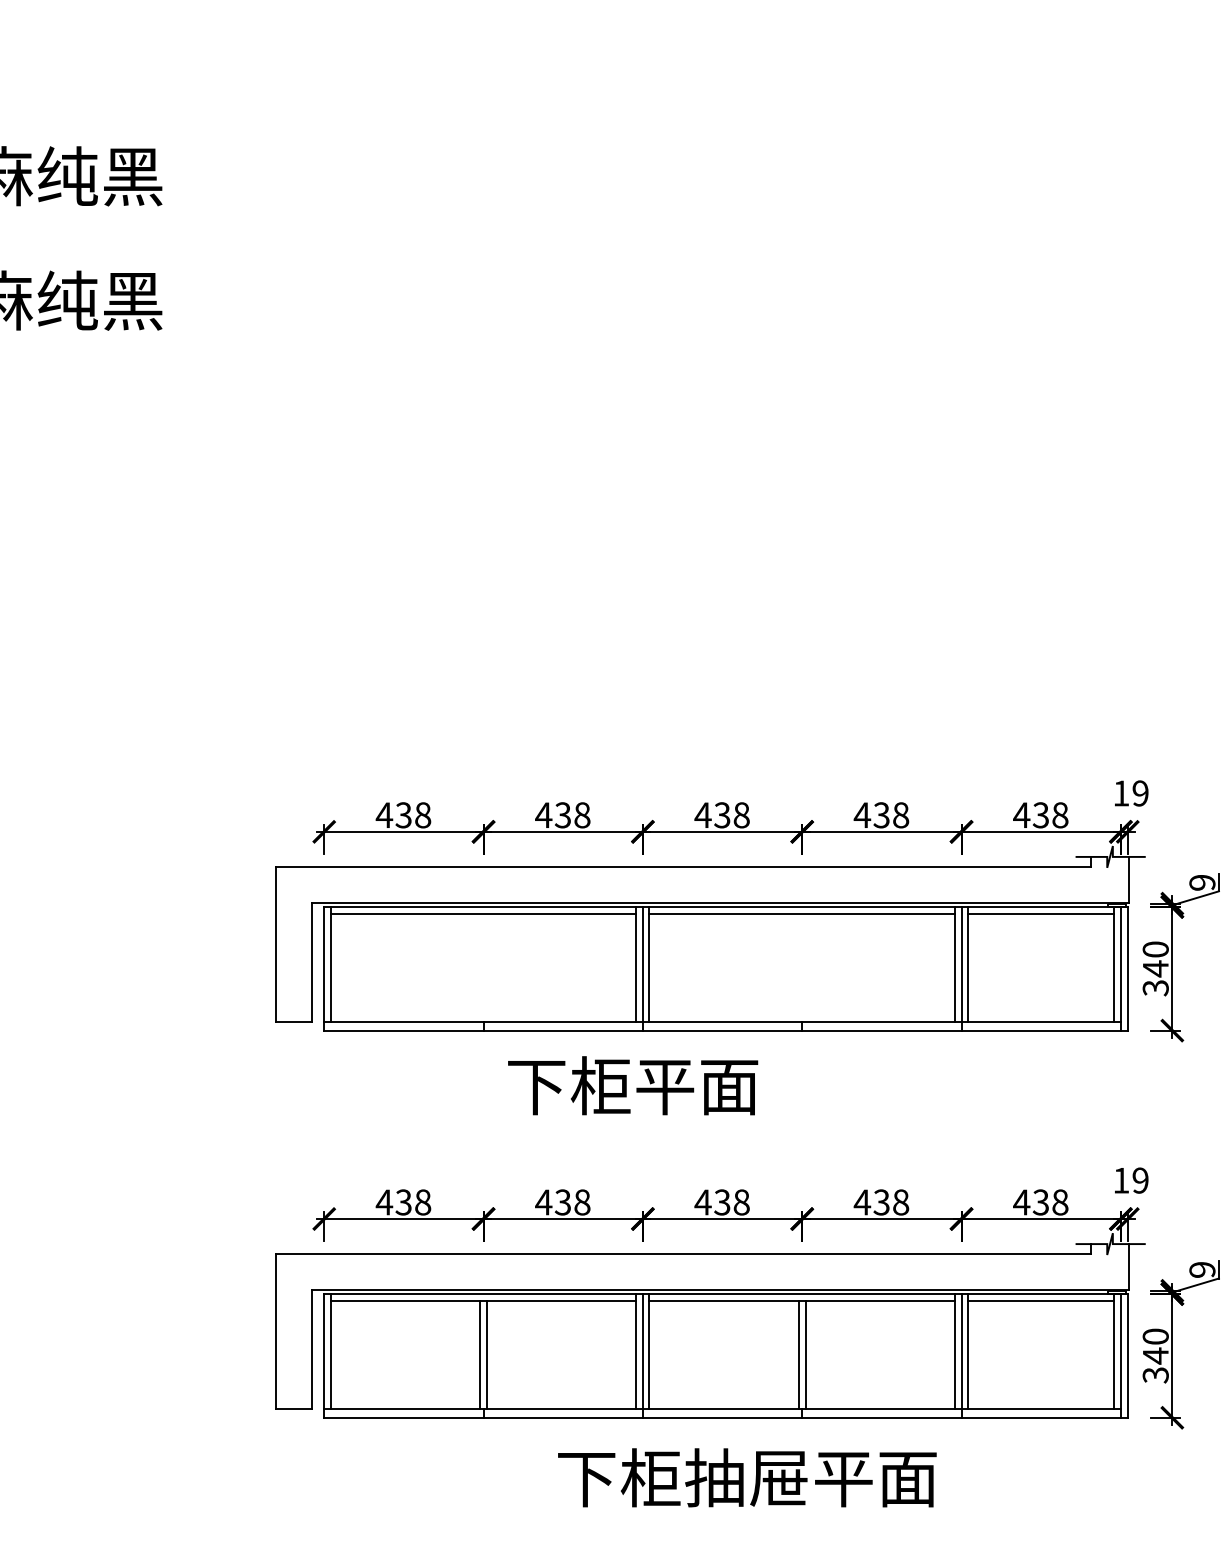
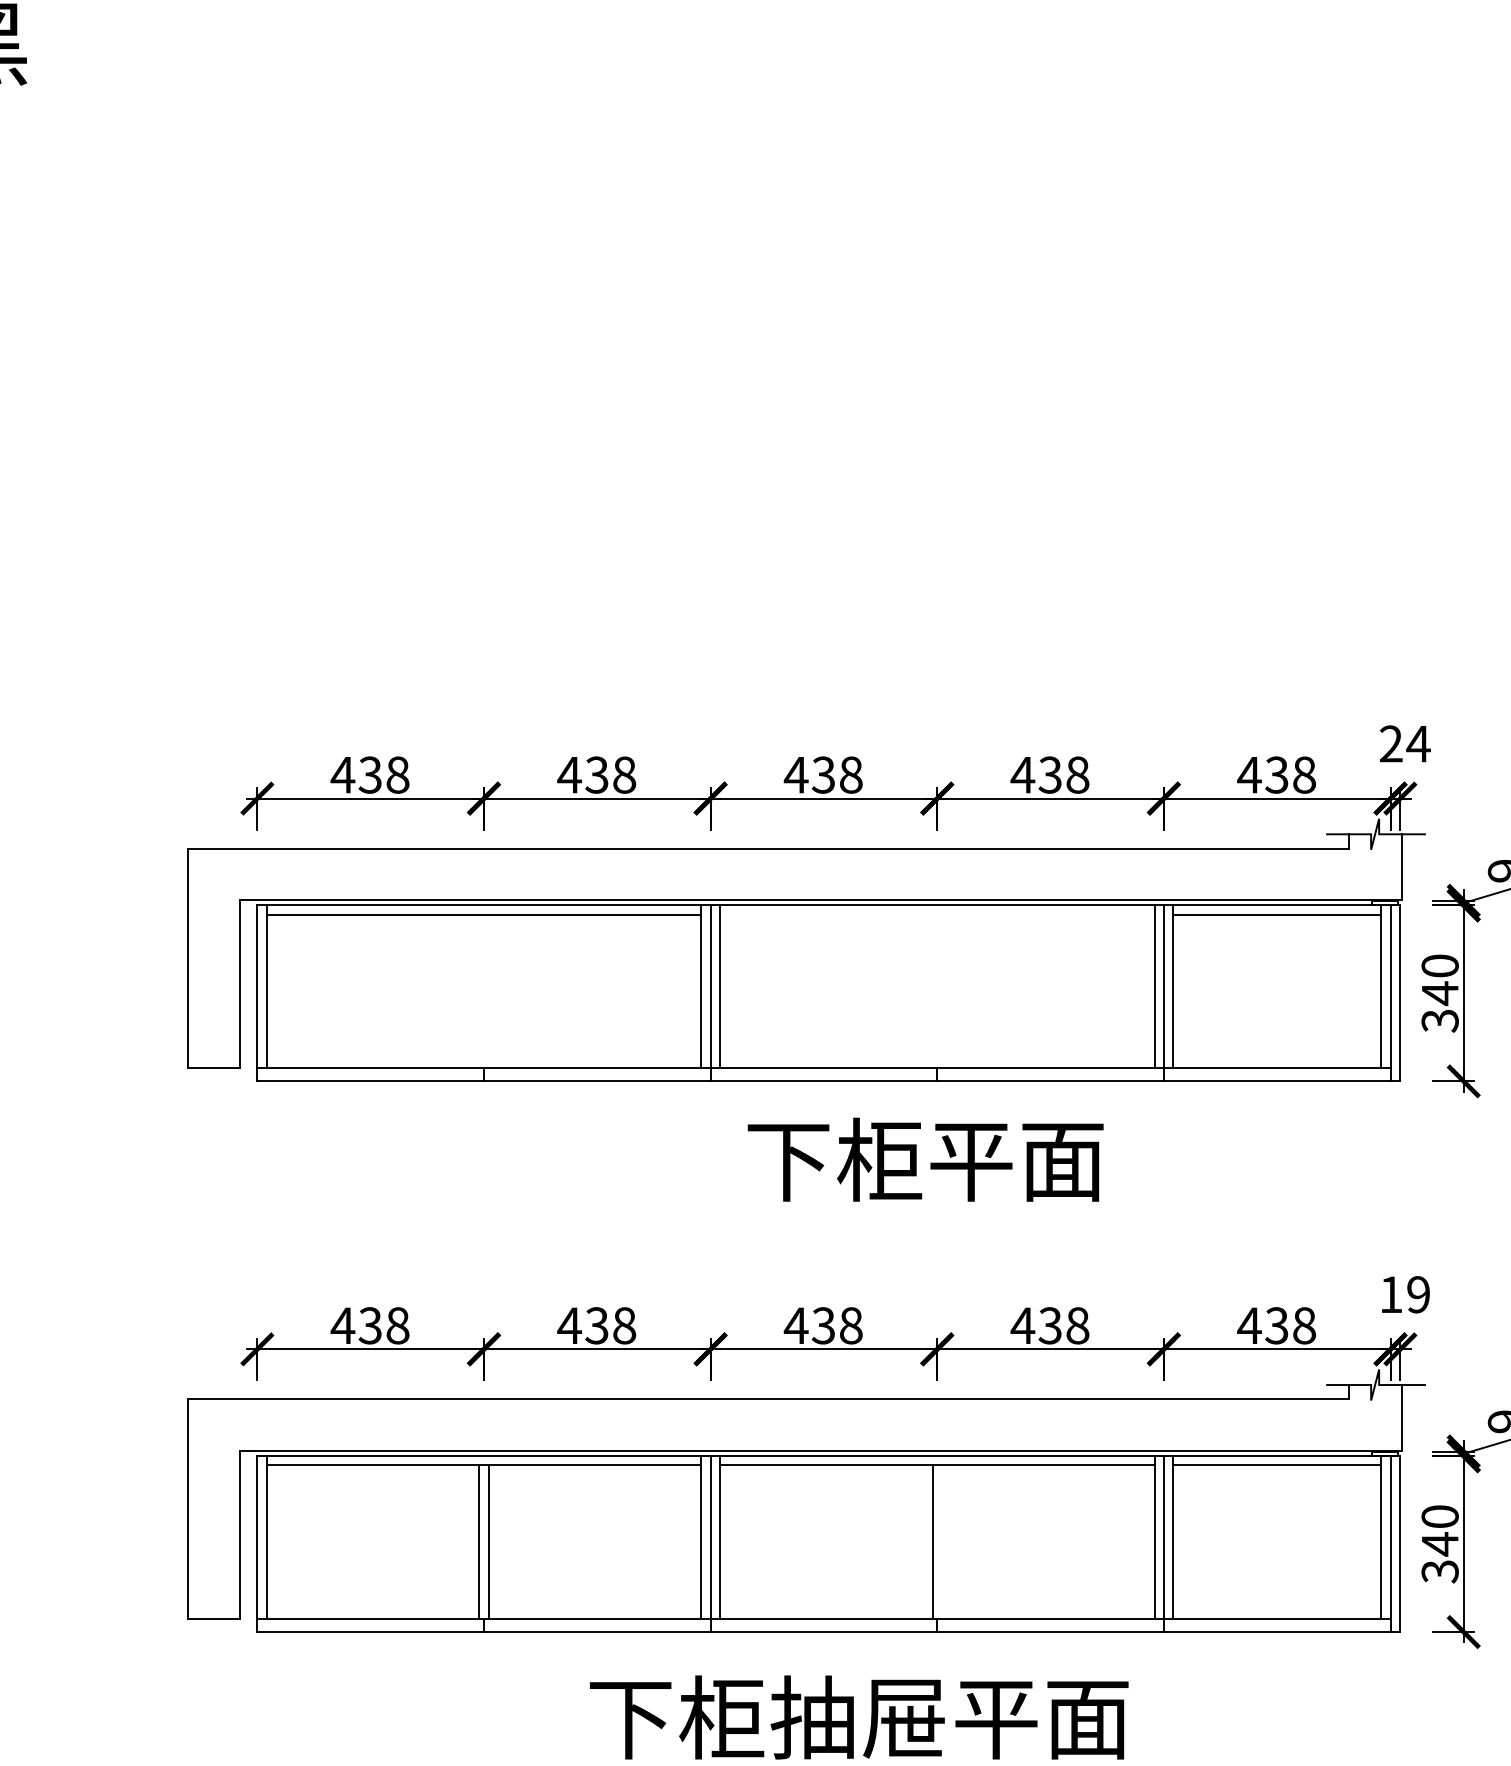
text: (1131, 793) -> (1405, 744), 19 -> 24
line: (802, 913) -> (937, 914), removed
text: (633, 1085) -> (926, 1159), moved
line: (805, 1354) -> (941, 1542), removed

